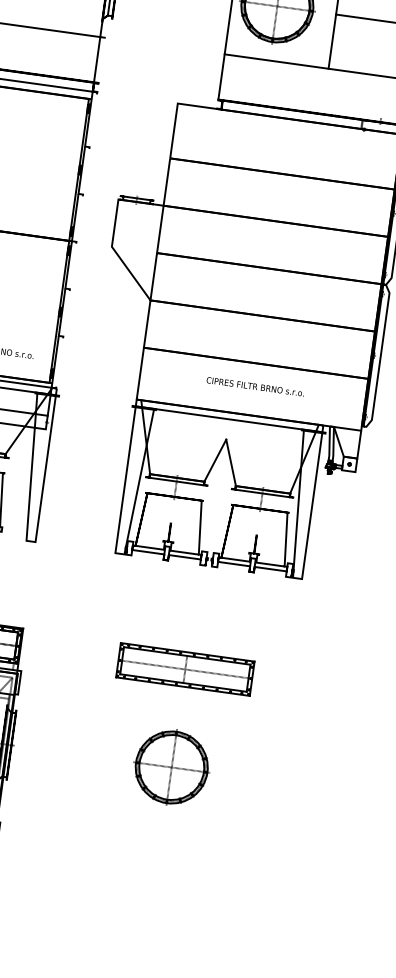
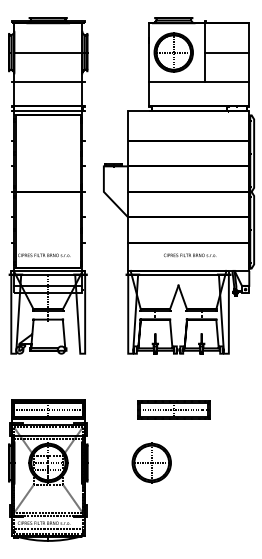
part: (171, 766) -> (151, 462), moved

